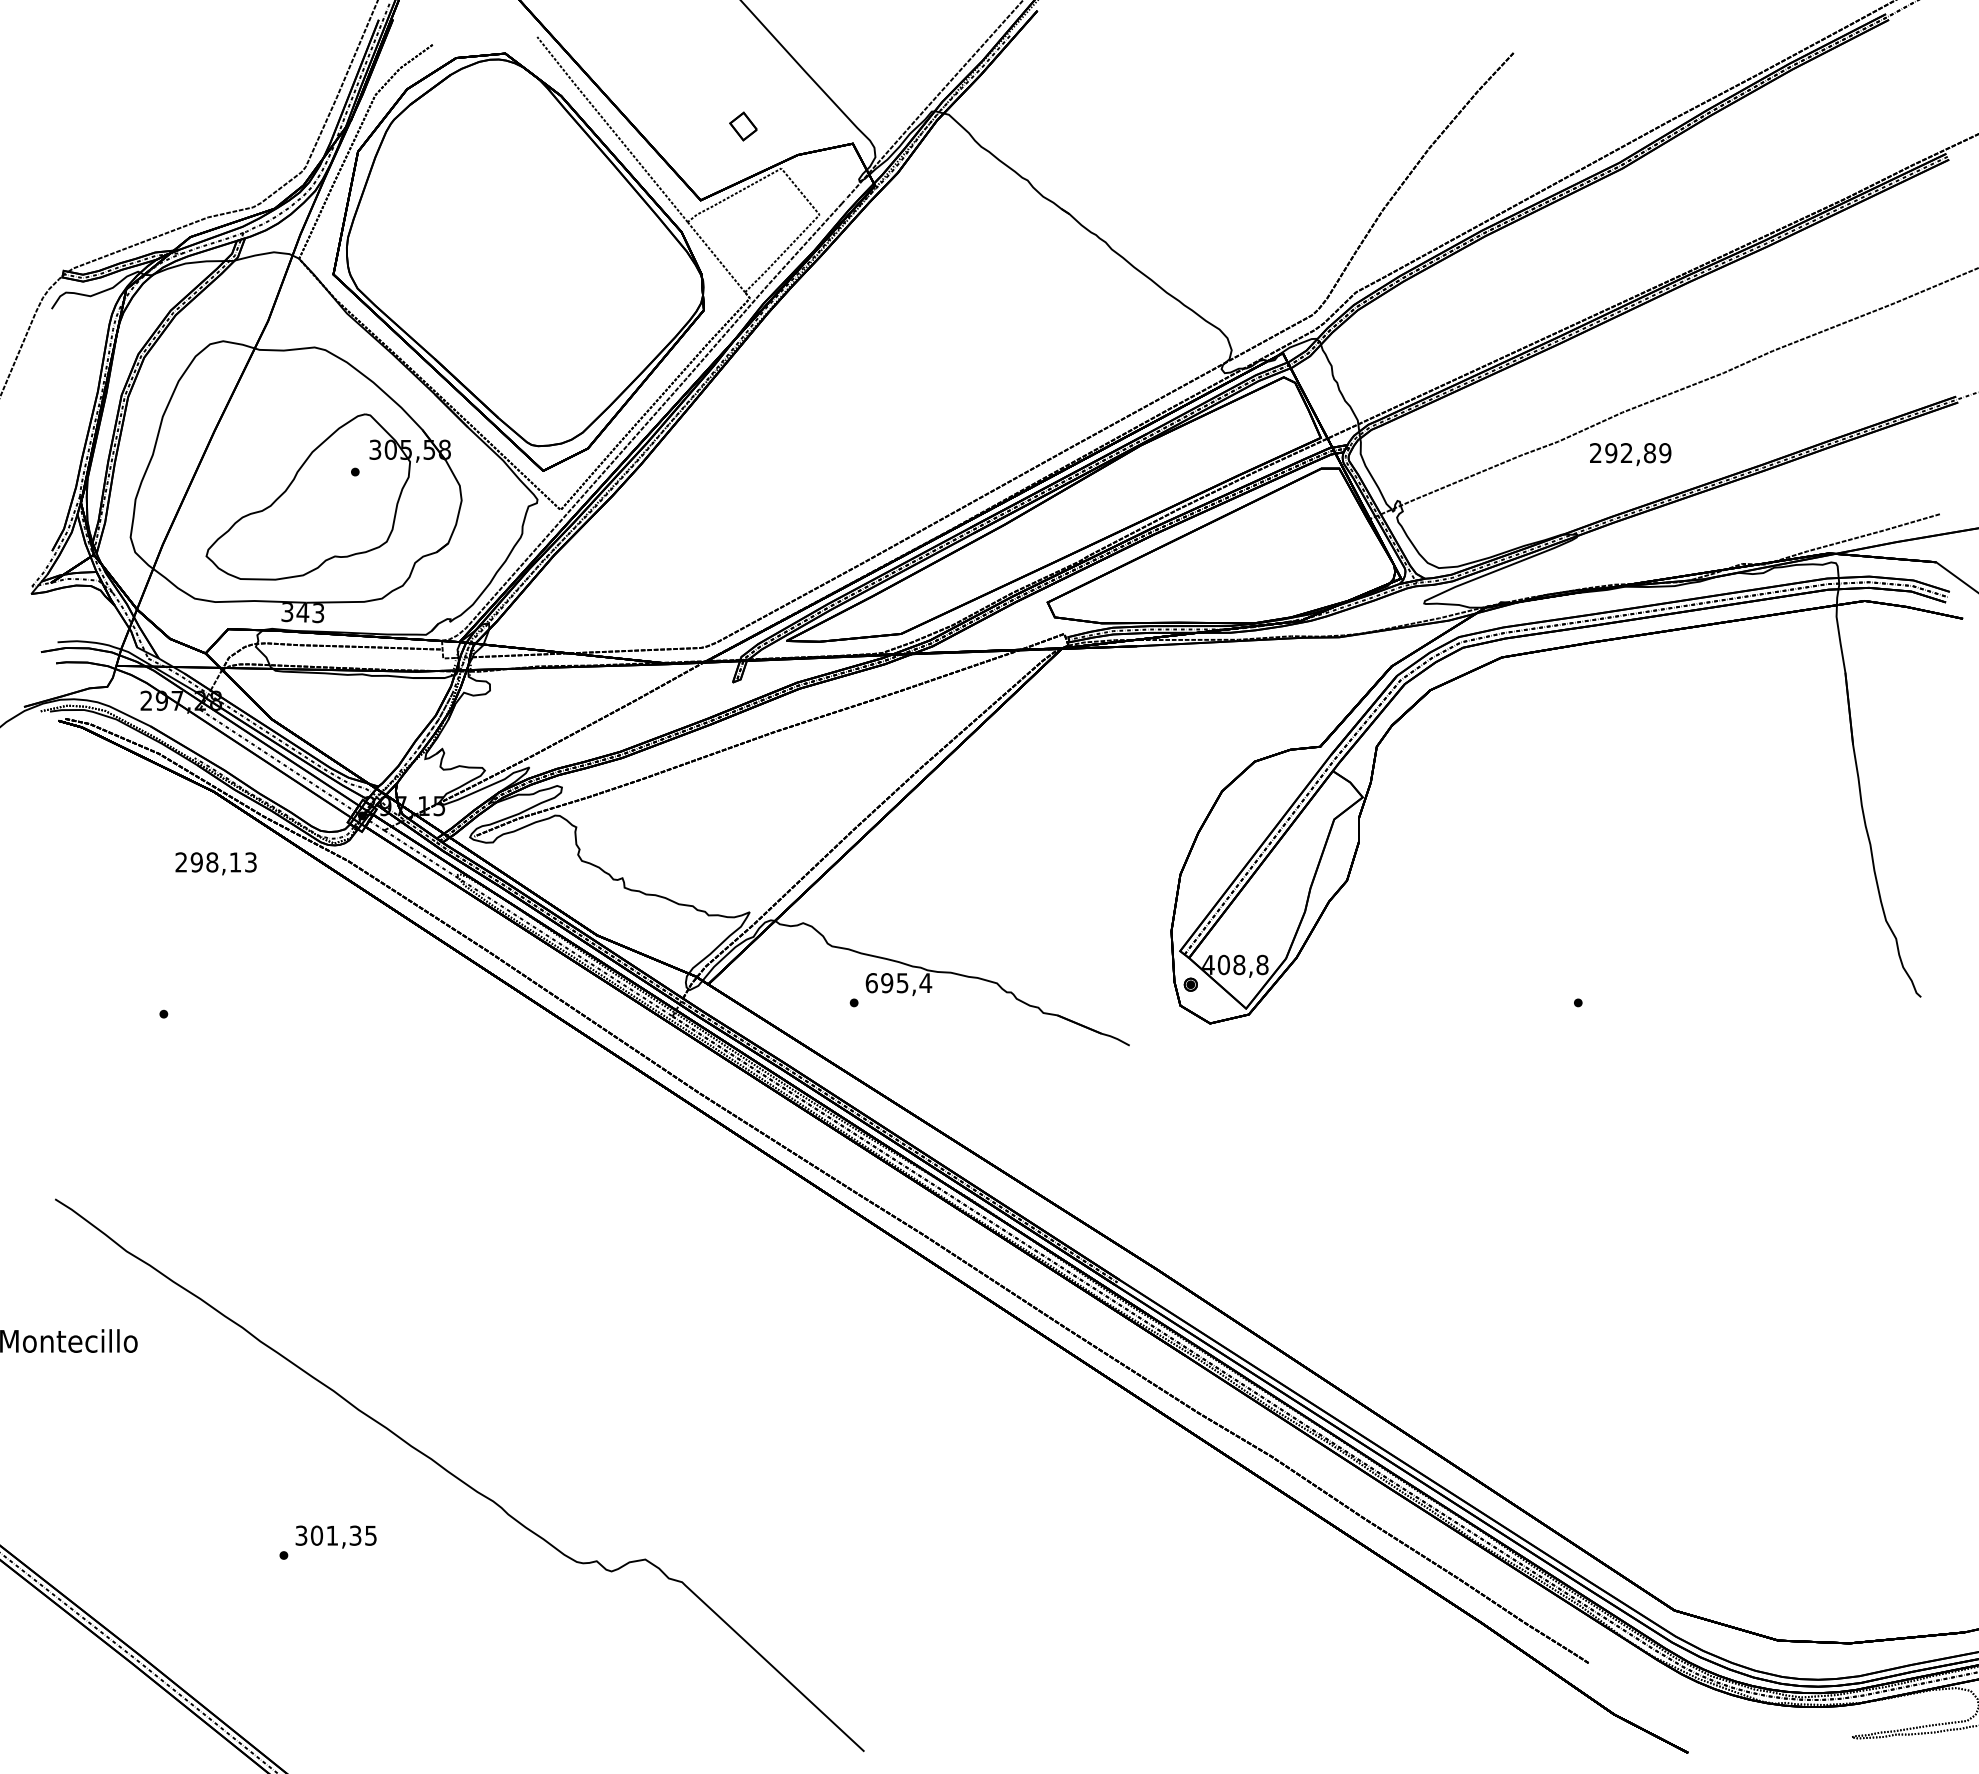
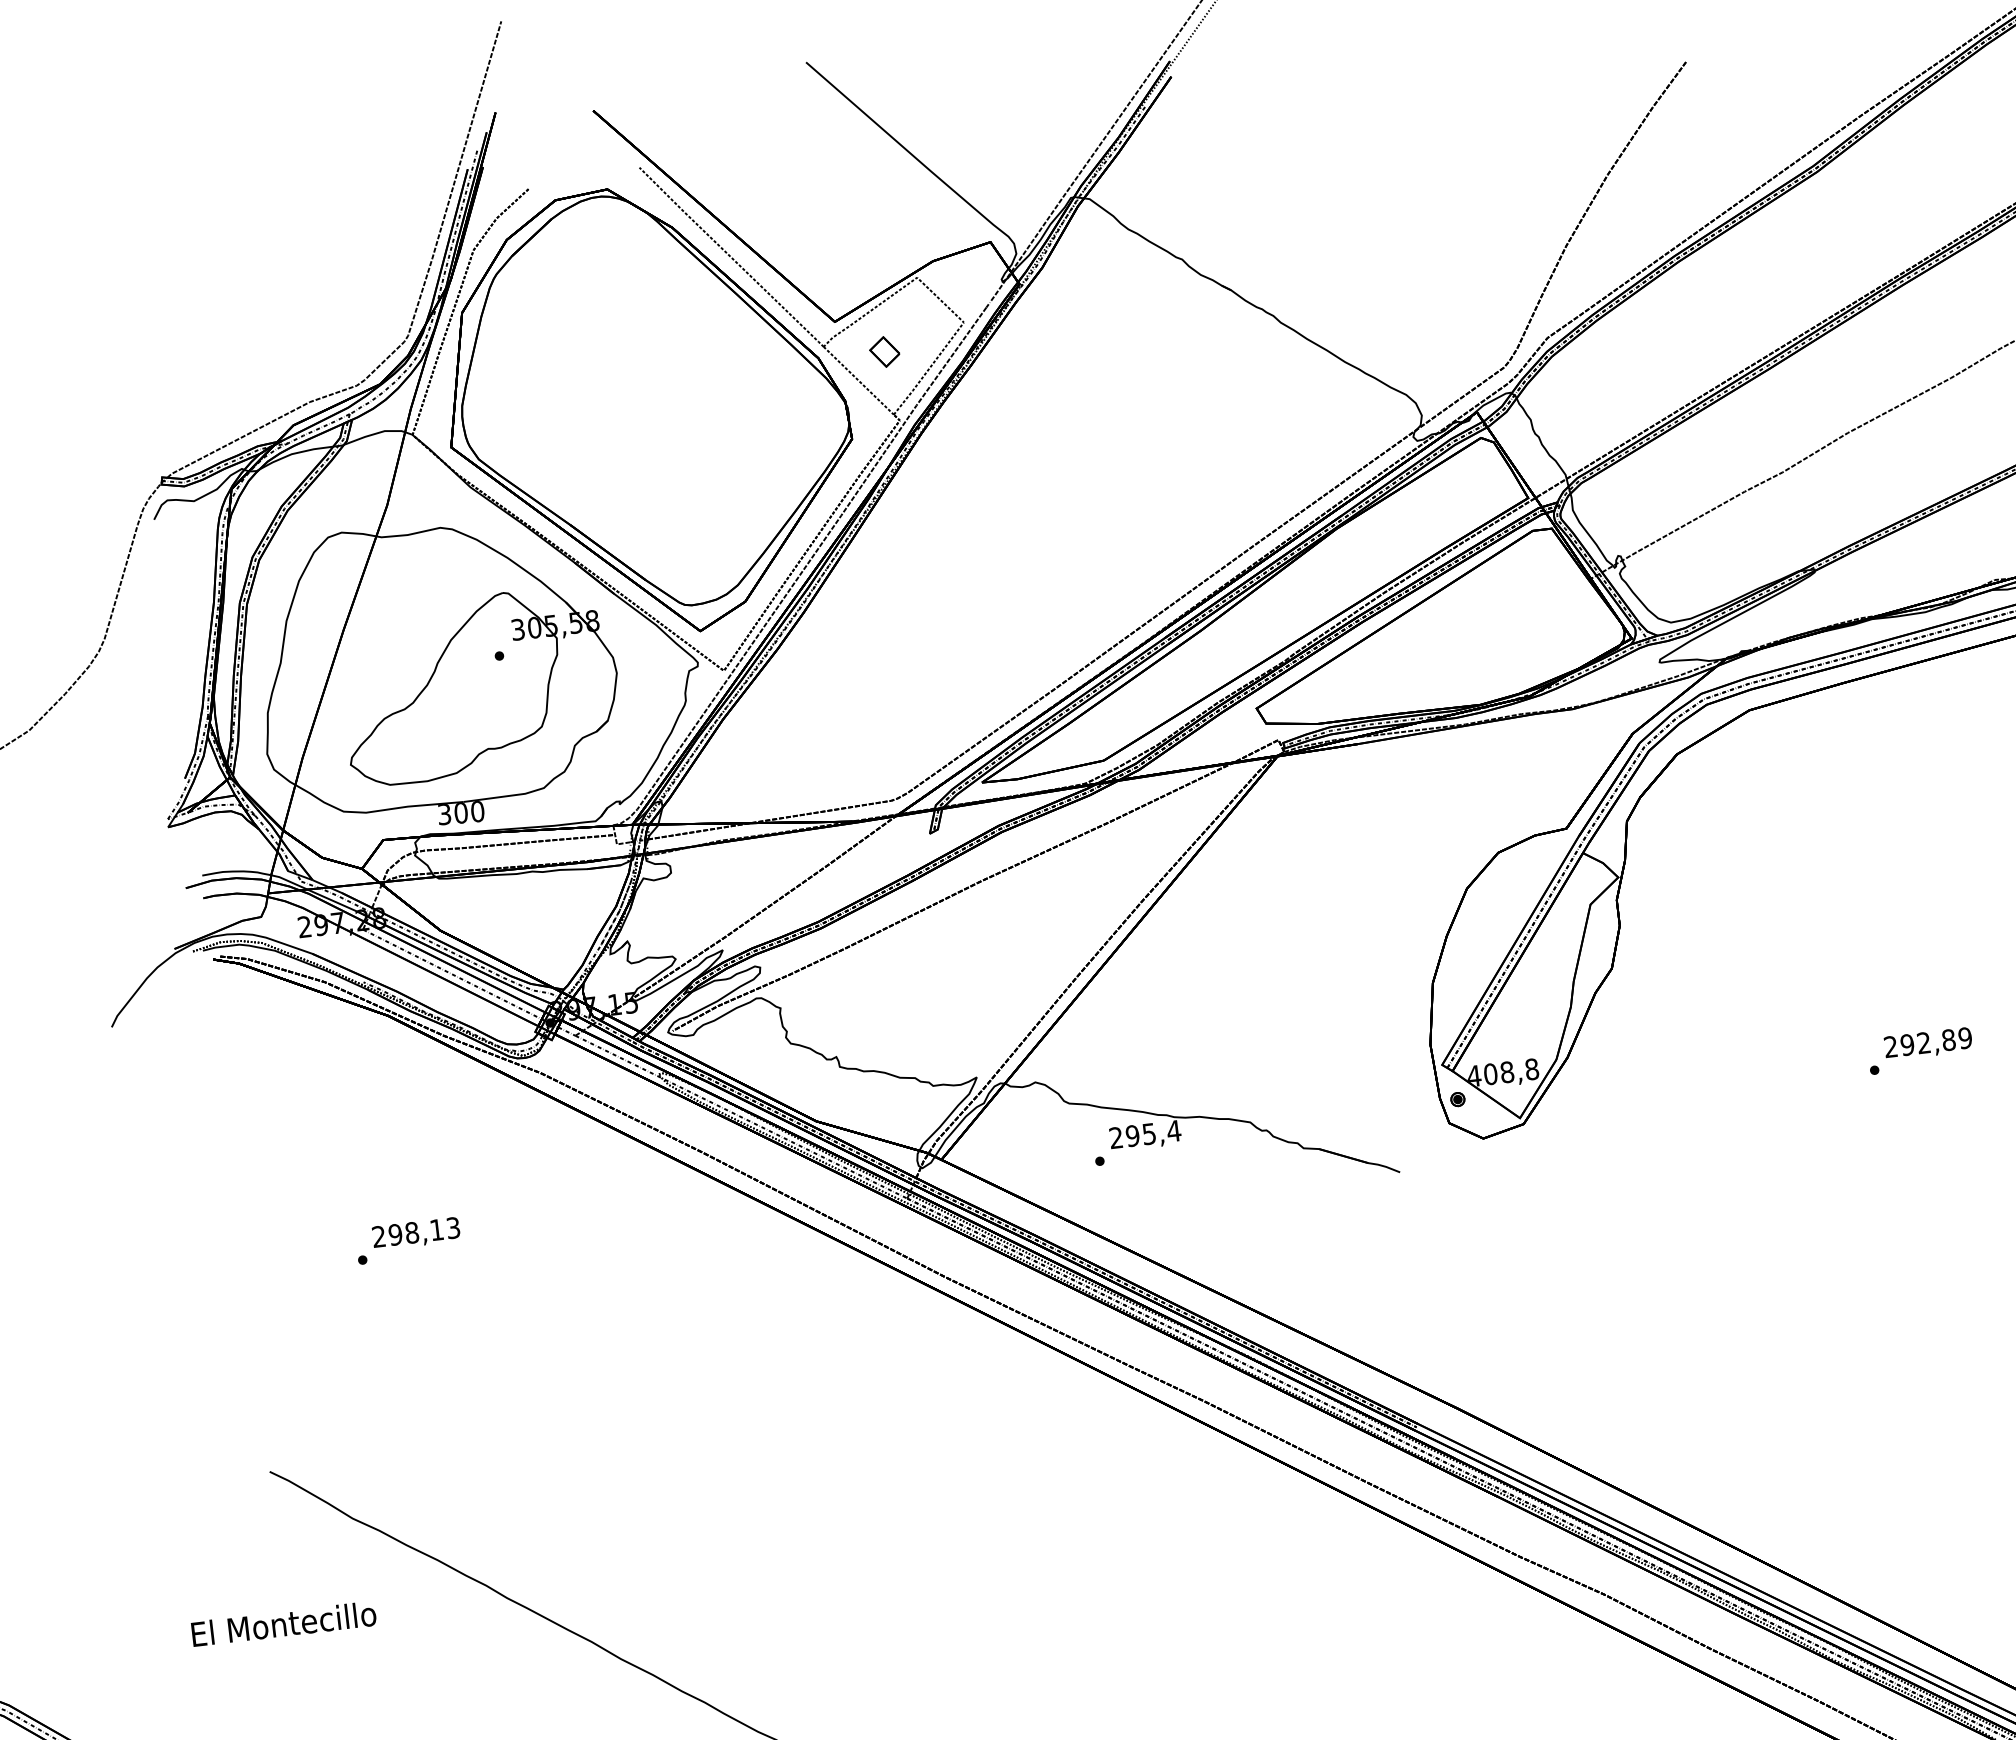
part: (743, 126) -> (884, 351), moved
text: (1630, 454) -> (1928, 1044), moved
text: (310, 613) -> (469, 812), 343 -> 300
text: (215, 863) -> (415, 1233), moved
text: (871, 983) -> (1116, 1138), 695,4 -> 295,4

